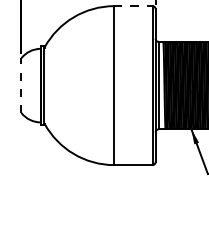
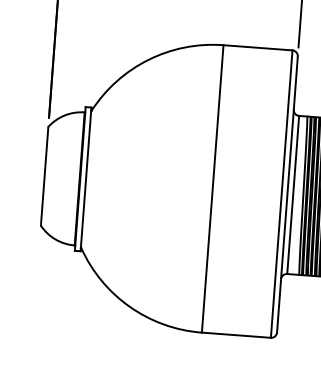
line: (133, 6) -> (258, 48), dashed -> solid
line: (21, 85) -> (44, 176), dashed -> solid

